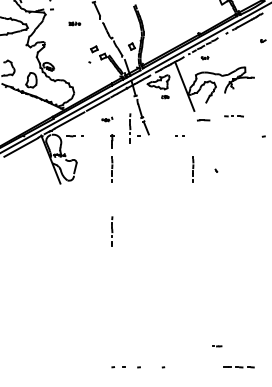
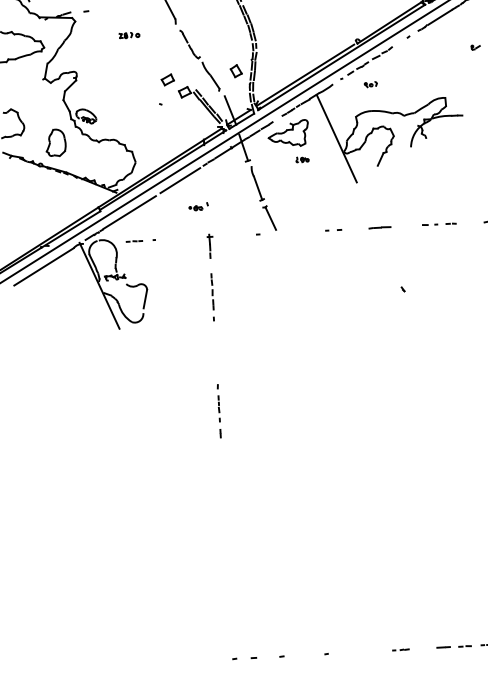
line: (233, 116) -> (438, 224), moved
line: (203, 120) -> (379, 227), moved
part: (130, 128) -> (241, 220), removed
line: (193, 168) -> (361, 287), removed
part: (217, 346) -> (401, 650), moved

